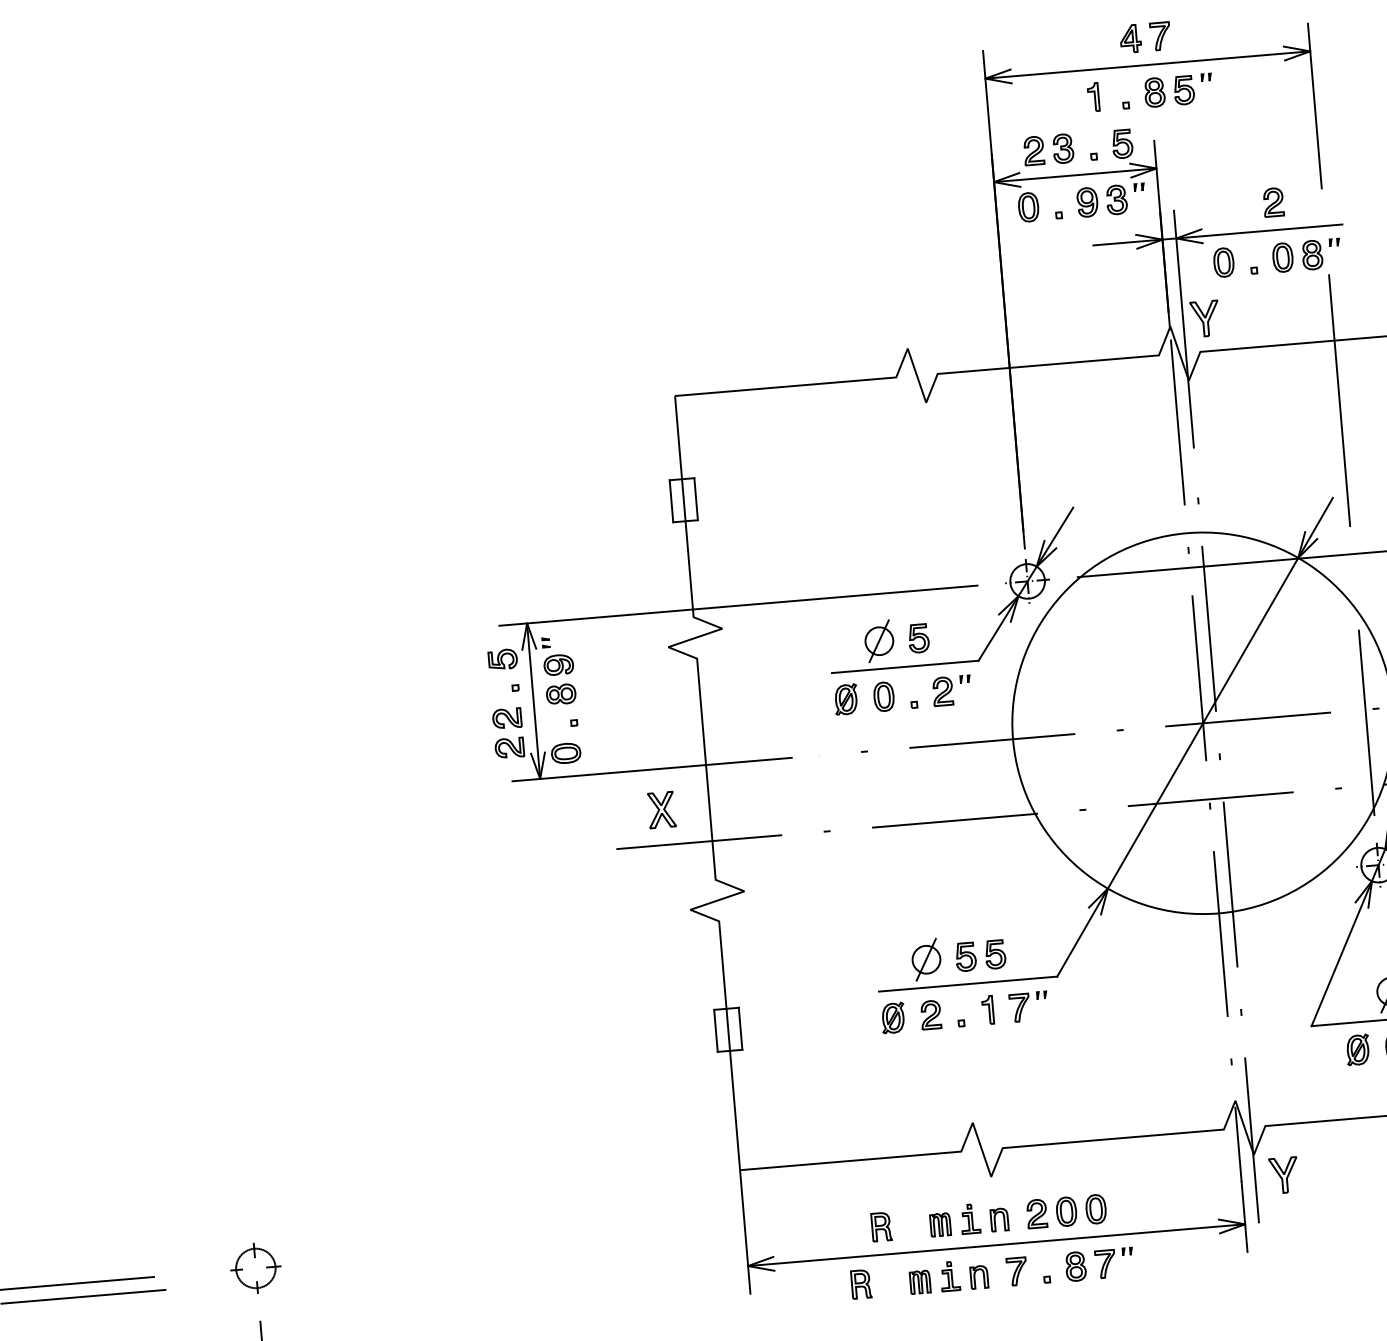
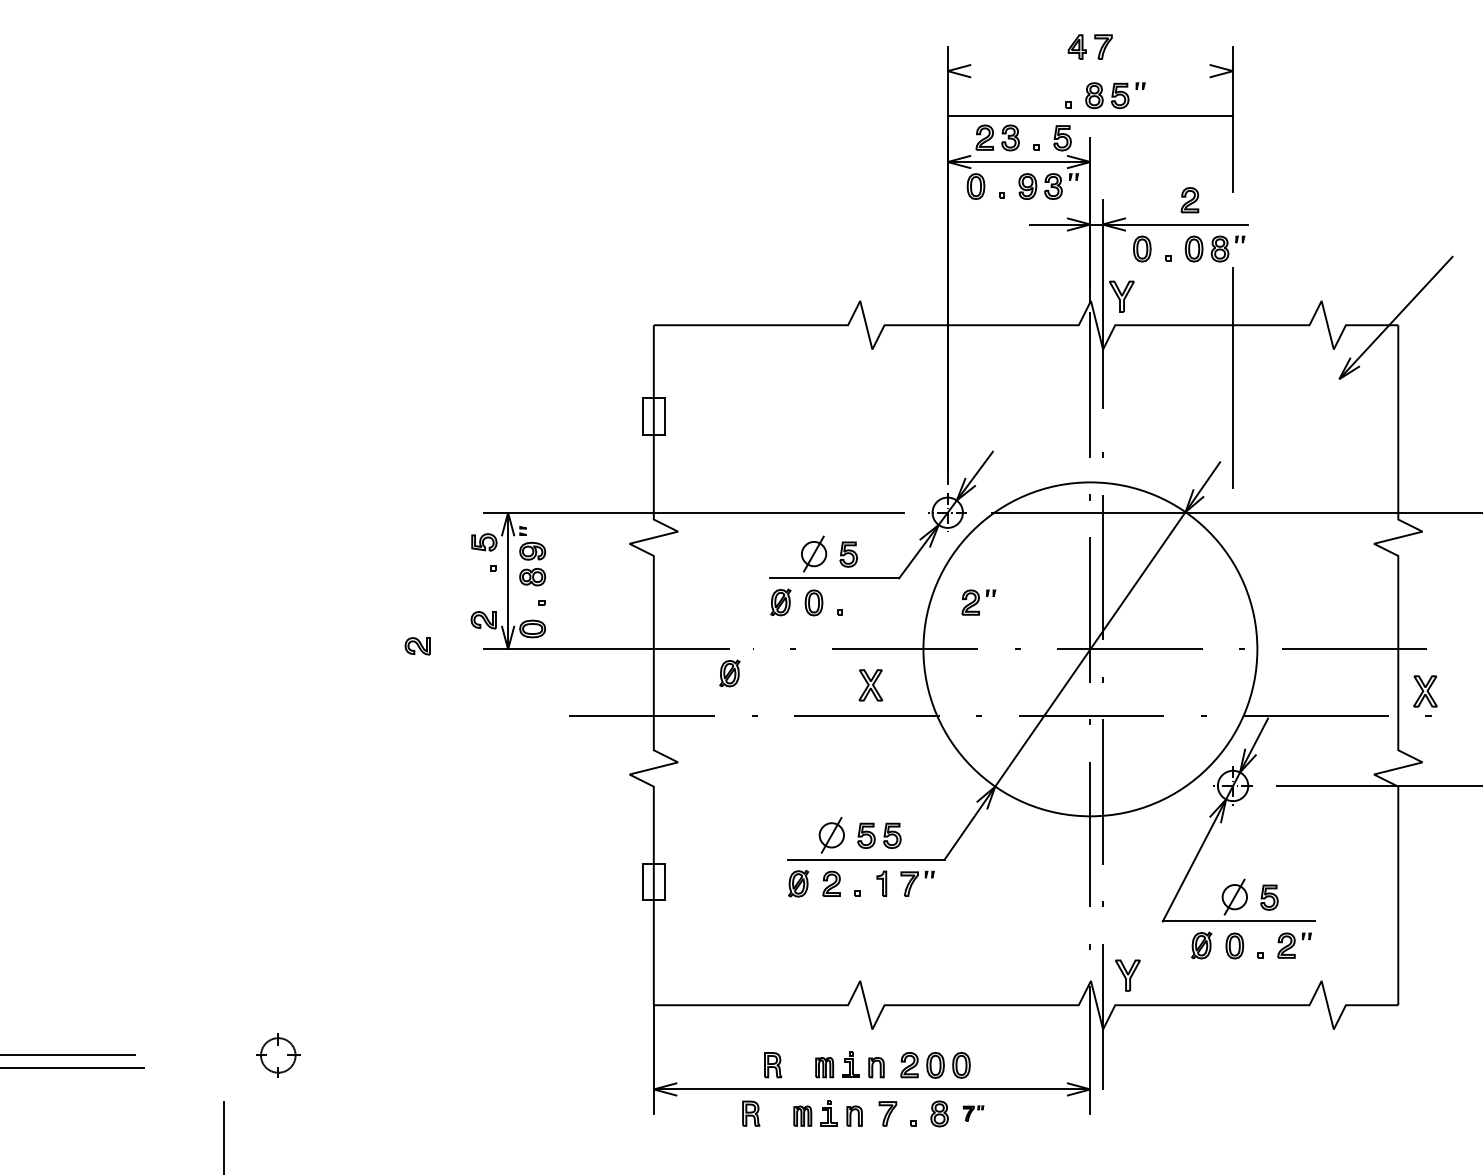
line: (1147, 65) -> (1090, 116), moved
part: (1093, 97) -> (1040, 95), removed
part: (951, 690) -> (978, 602), moved
part: (506, 718) -> (417, 646), moved
line: (1367, 722) -> (1233, 660), removed
part: (794, 785) -> (729, 673), added
part: (661, 810) -> (870, 685), moved
part: (1283, 1175) -> (1127, 975), moved
part: (1114, 1262) -> (973, 1113), size x0.6
part: (256, 1268) -> (278, 1055), moved

